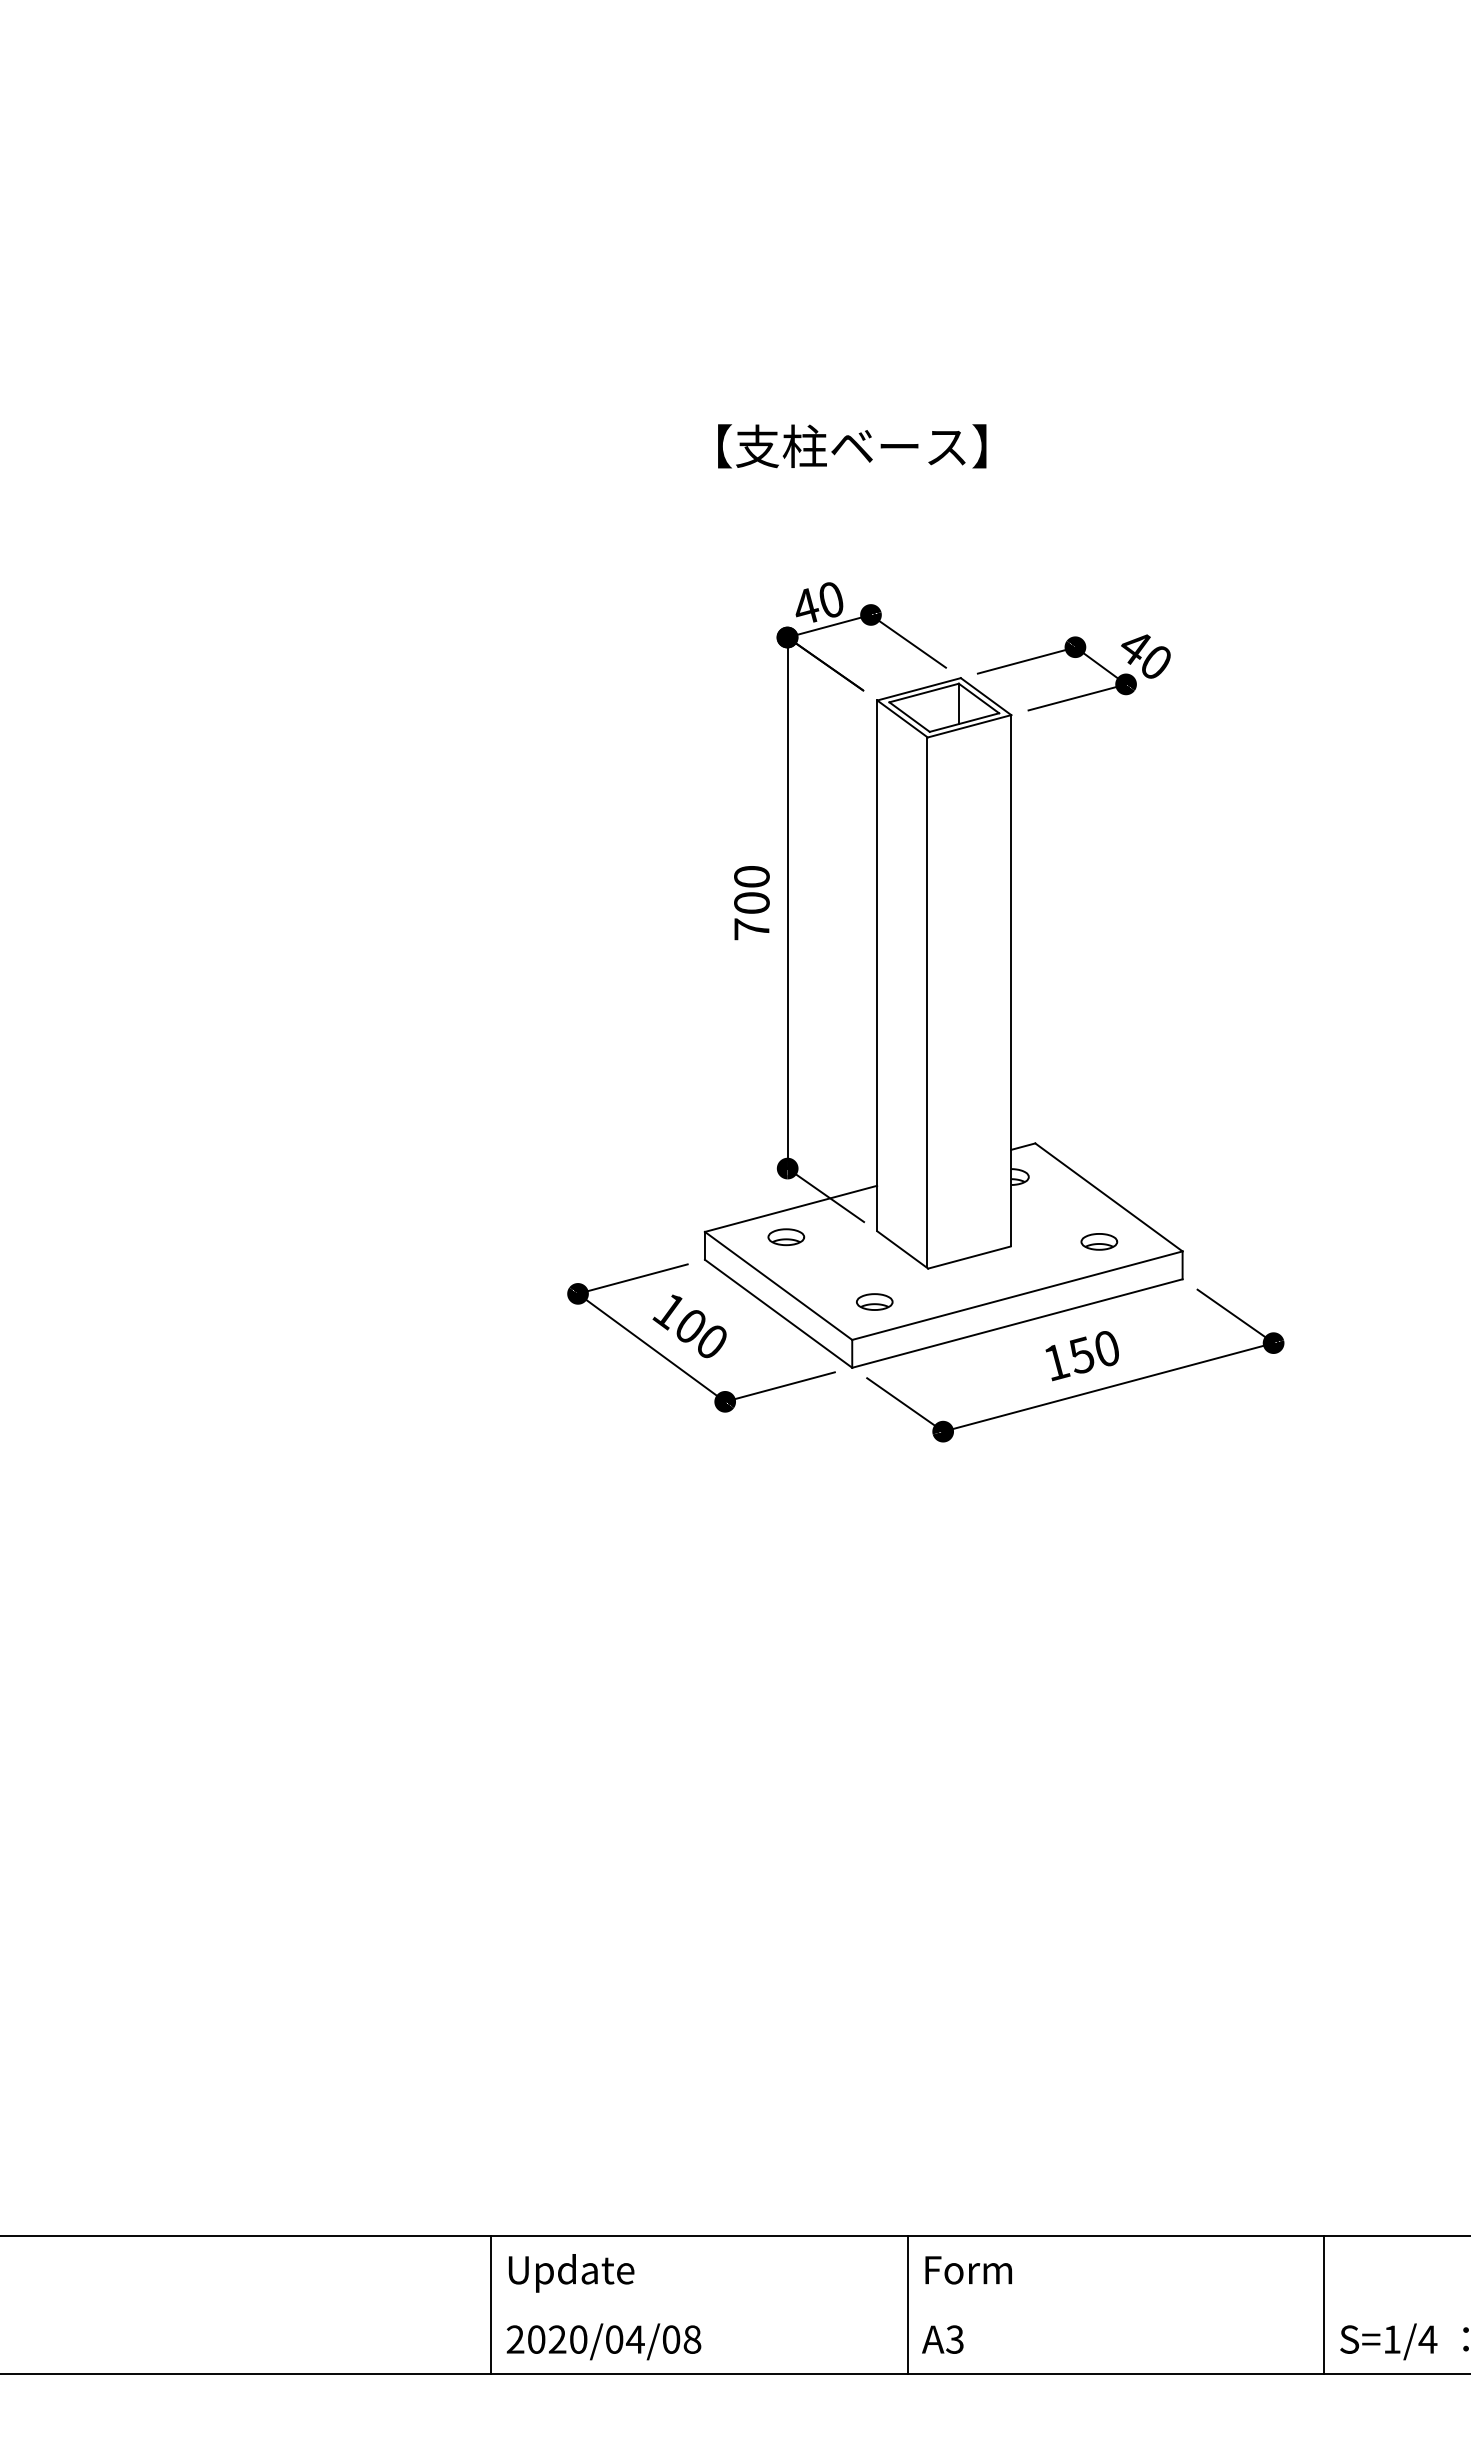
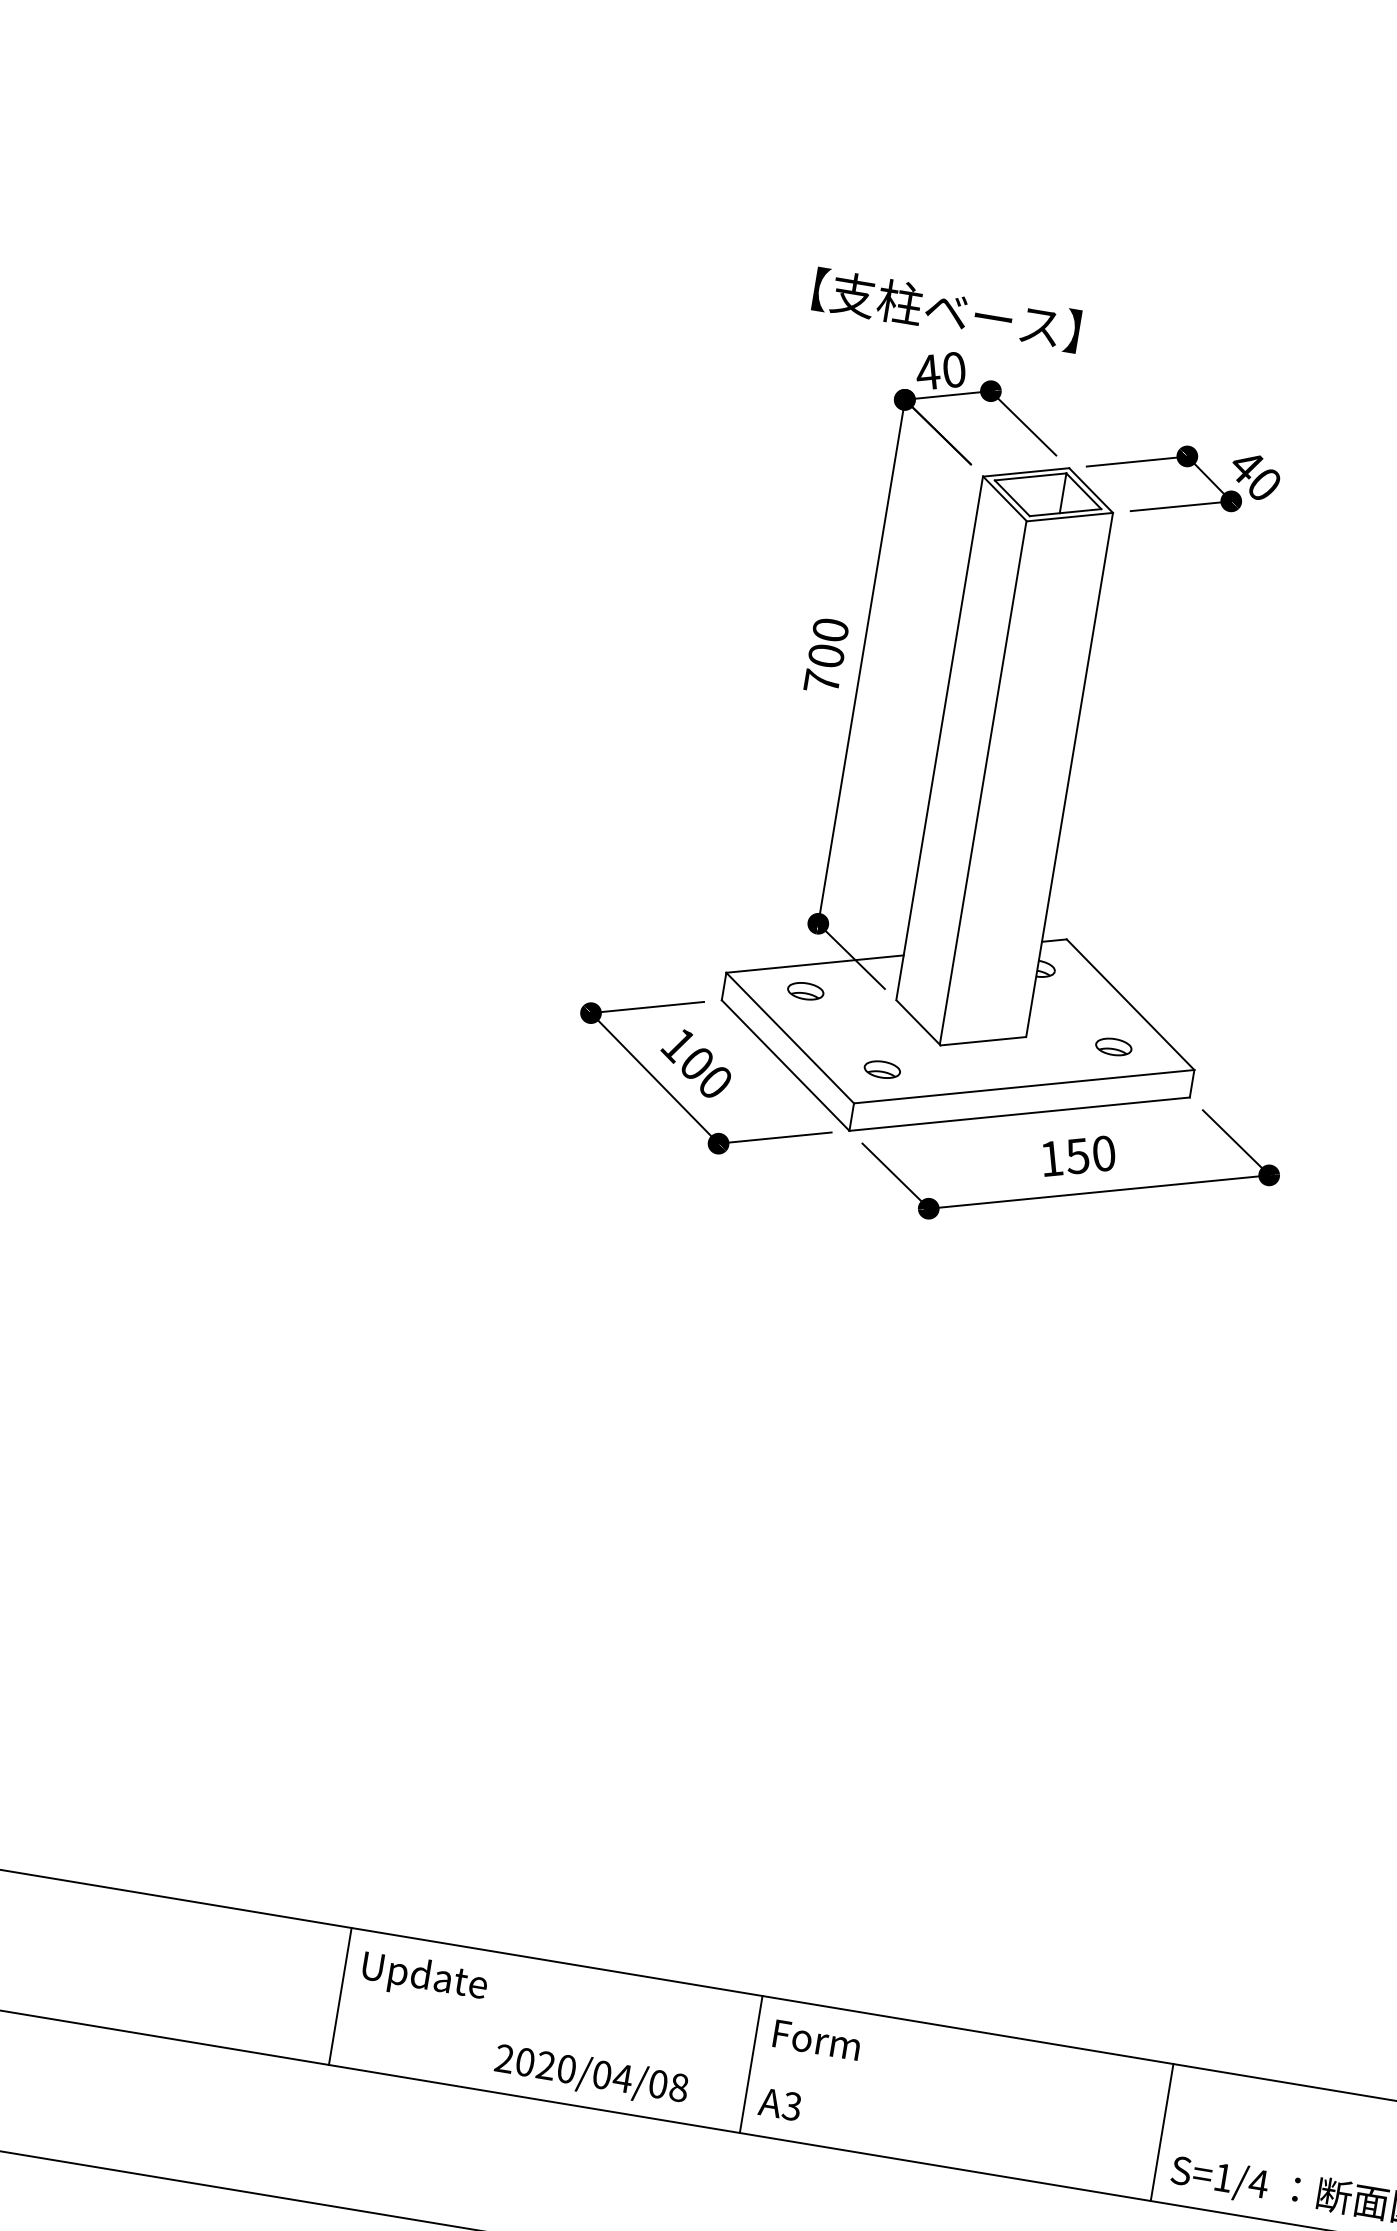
text: (852, 446) -> (947, 310), moved
text: (603, 2341) -> (591, 2075), moved

